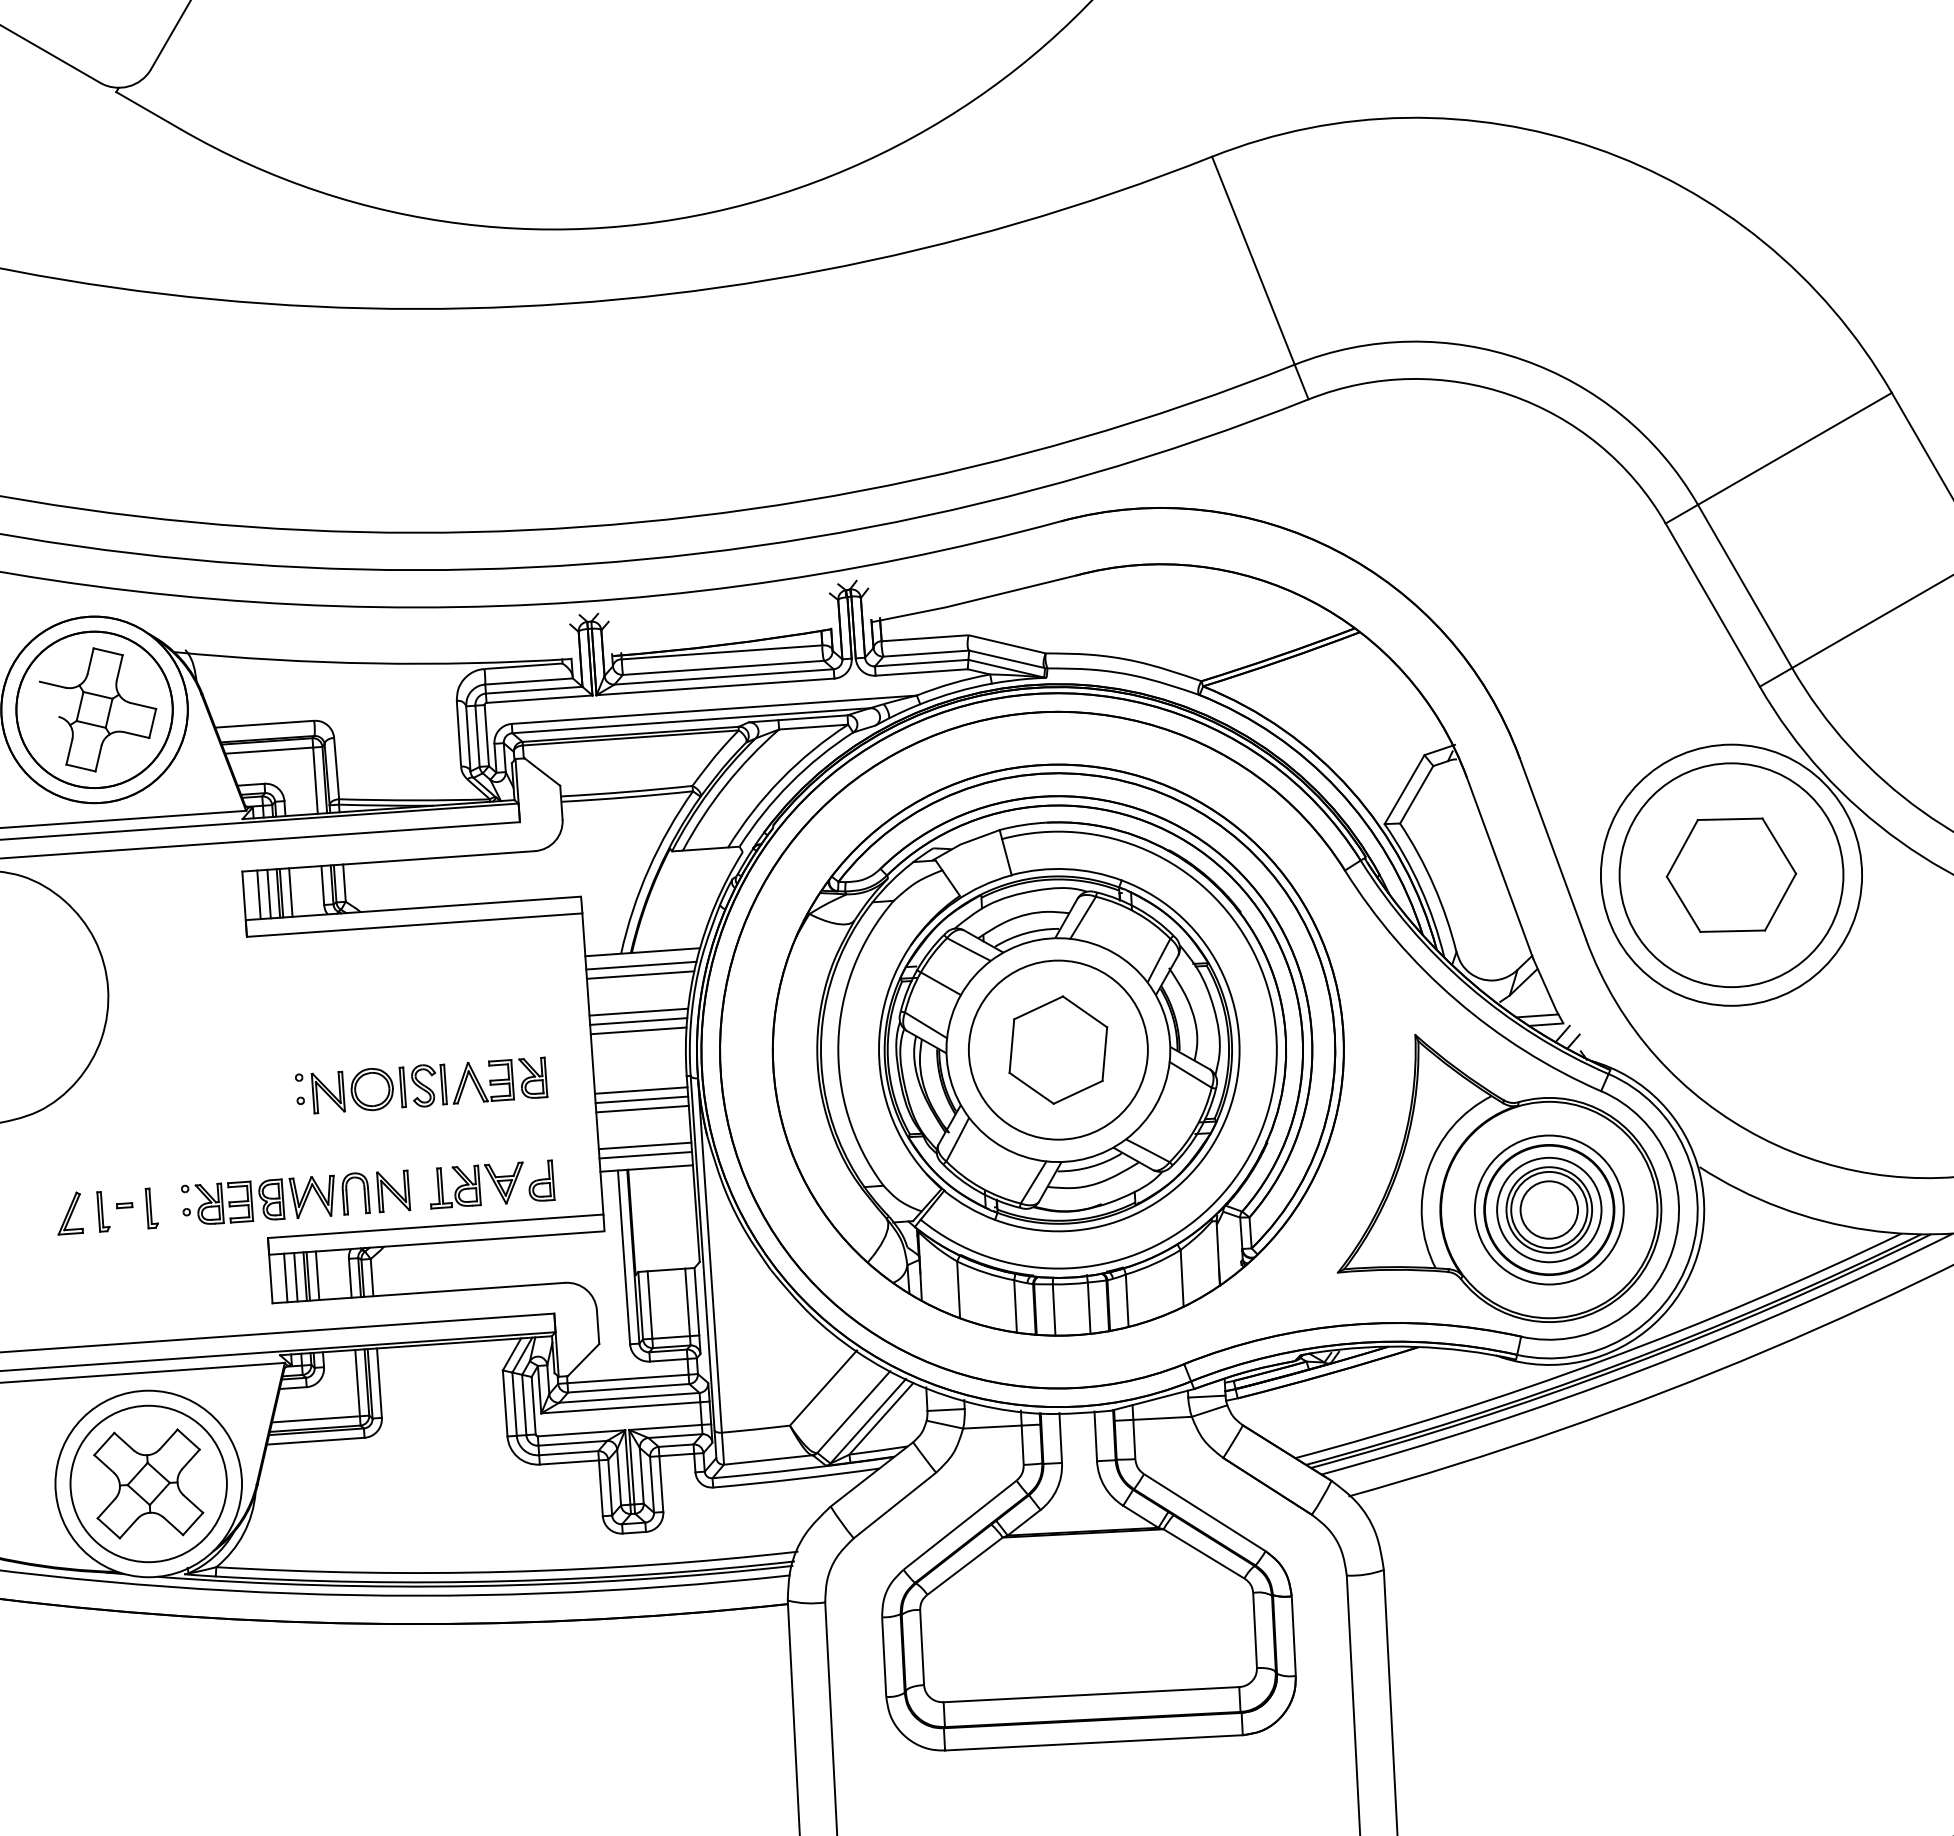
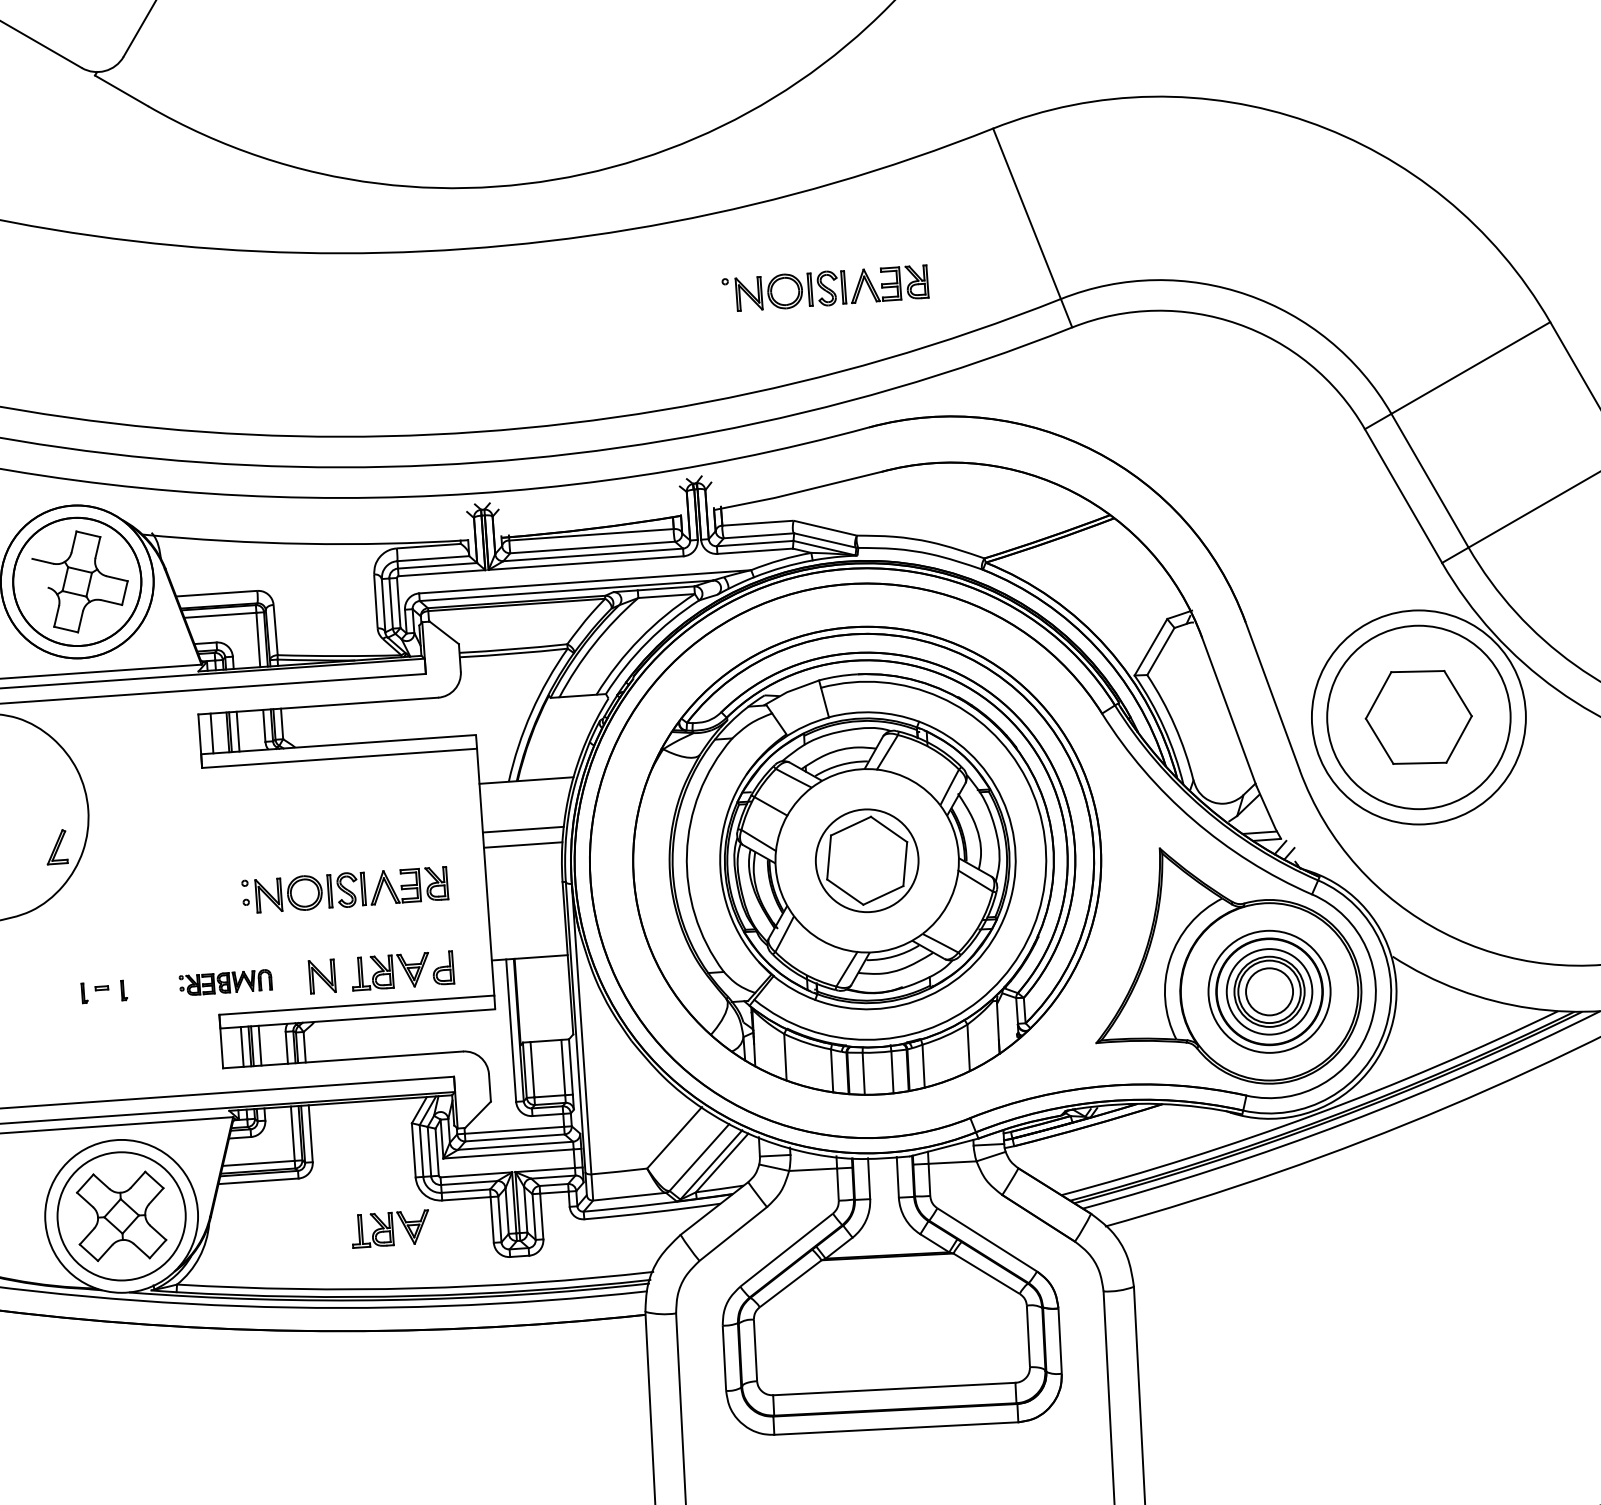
part: (1007, 351) -> (825, 288), added
line: (268, 893) -> (219, 732), removed
line: (641, 965) -> (525, 791), removed
line: (640, 974) -> (524, 798), removed
line: (638, 1021) -> (523, 837), removed
circle: (1057, 1049) -> (866, 860), size x0.7
line: (640, 1090) -> (524, 893), removed
line: (641, 1099) -> (525, 901), removed
line: (642, 1108) -> (526, 908), removed
line: (644, 1145) -> (527, 938), removed
line: (645, 1154) -> (528, 946), removed
part: (275, 1198) -> (225, 982), size x0.6
part: (151, 1208) -> (123, 990), size x0.6
part: (103, 1211) -> (84, 993), size x0.6
part: (70, 1213) -> (57, 847), moved
line: (285, 1277) -> (233, 1047), removed
part: (476, 1499) -> (390, 1229), added

